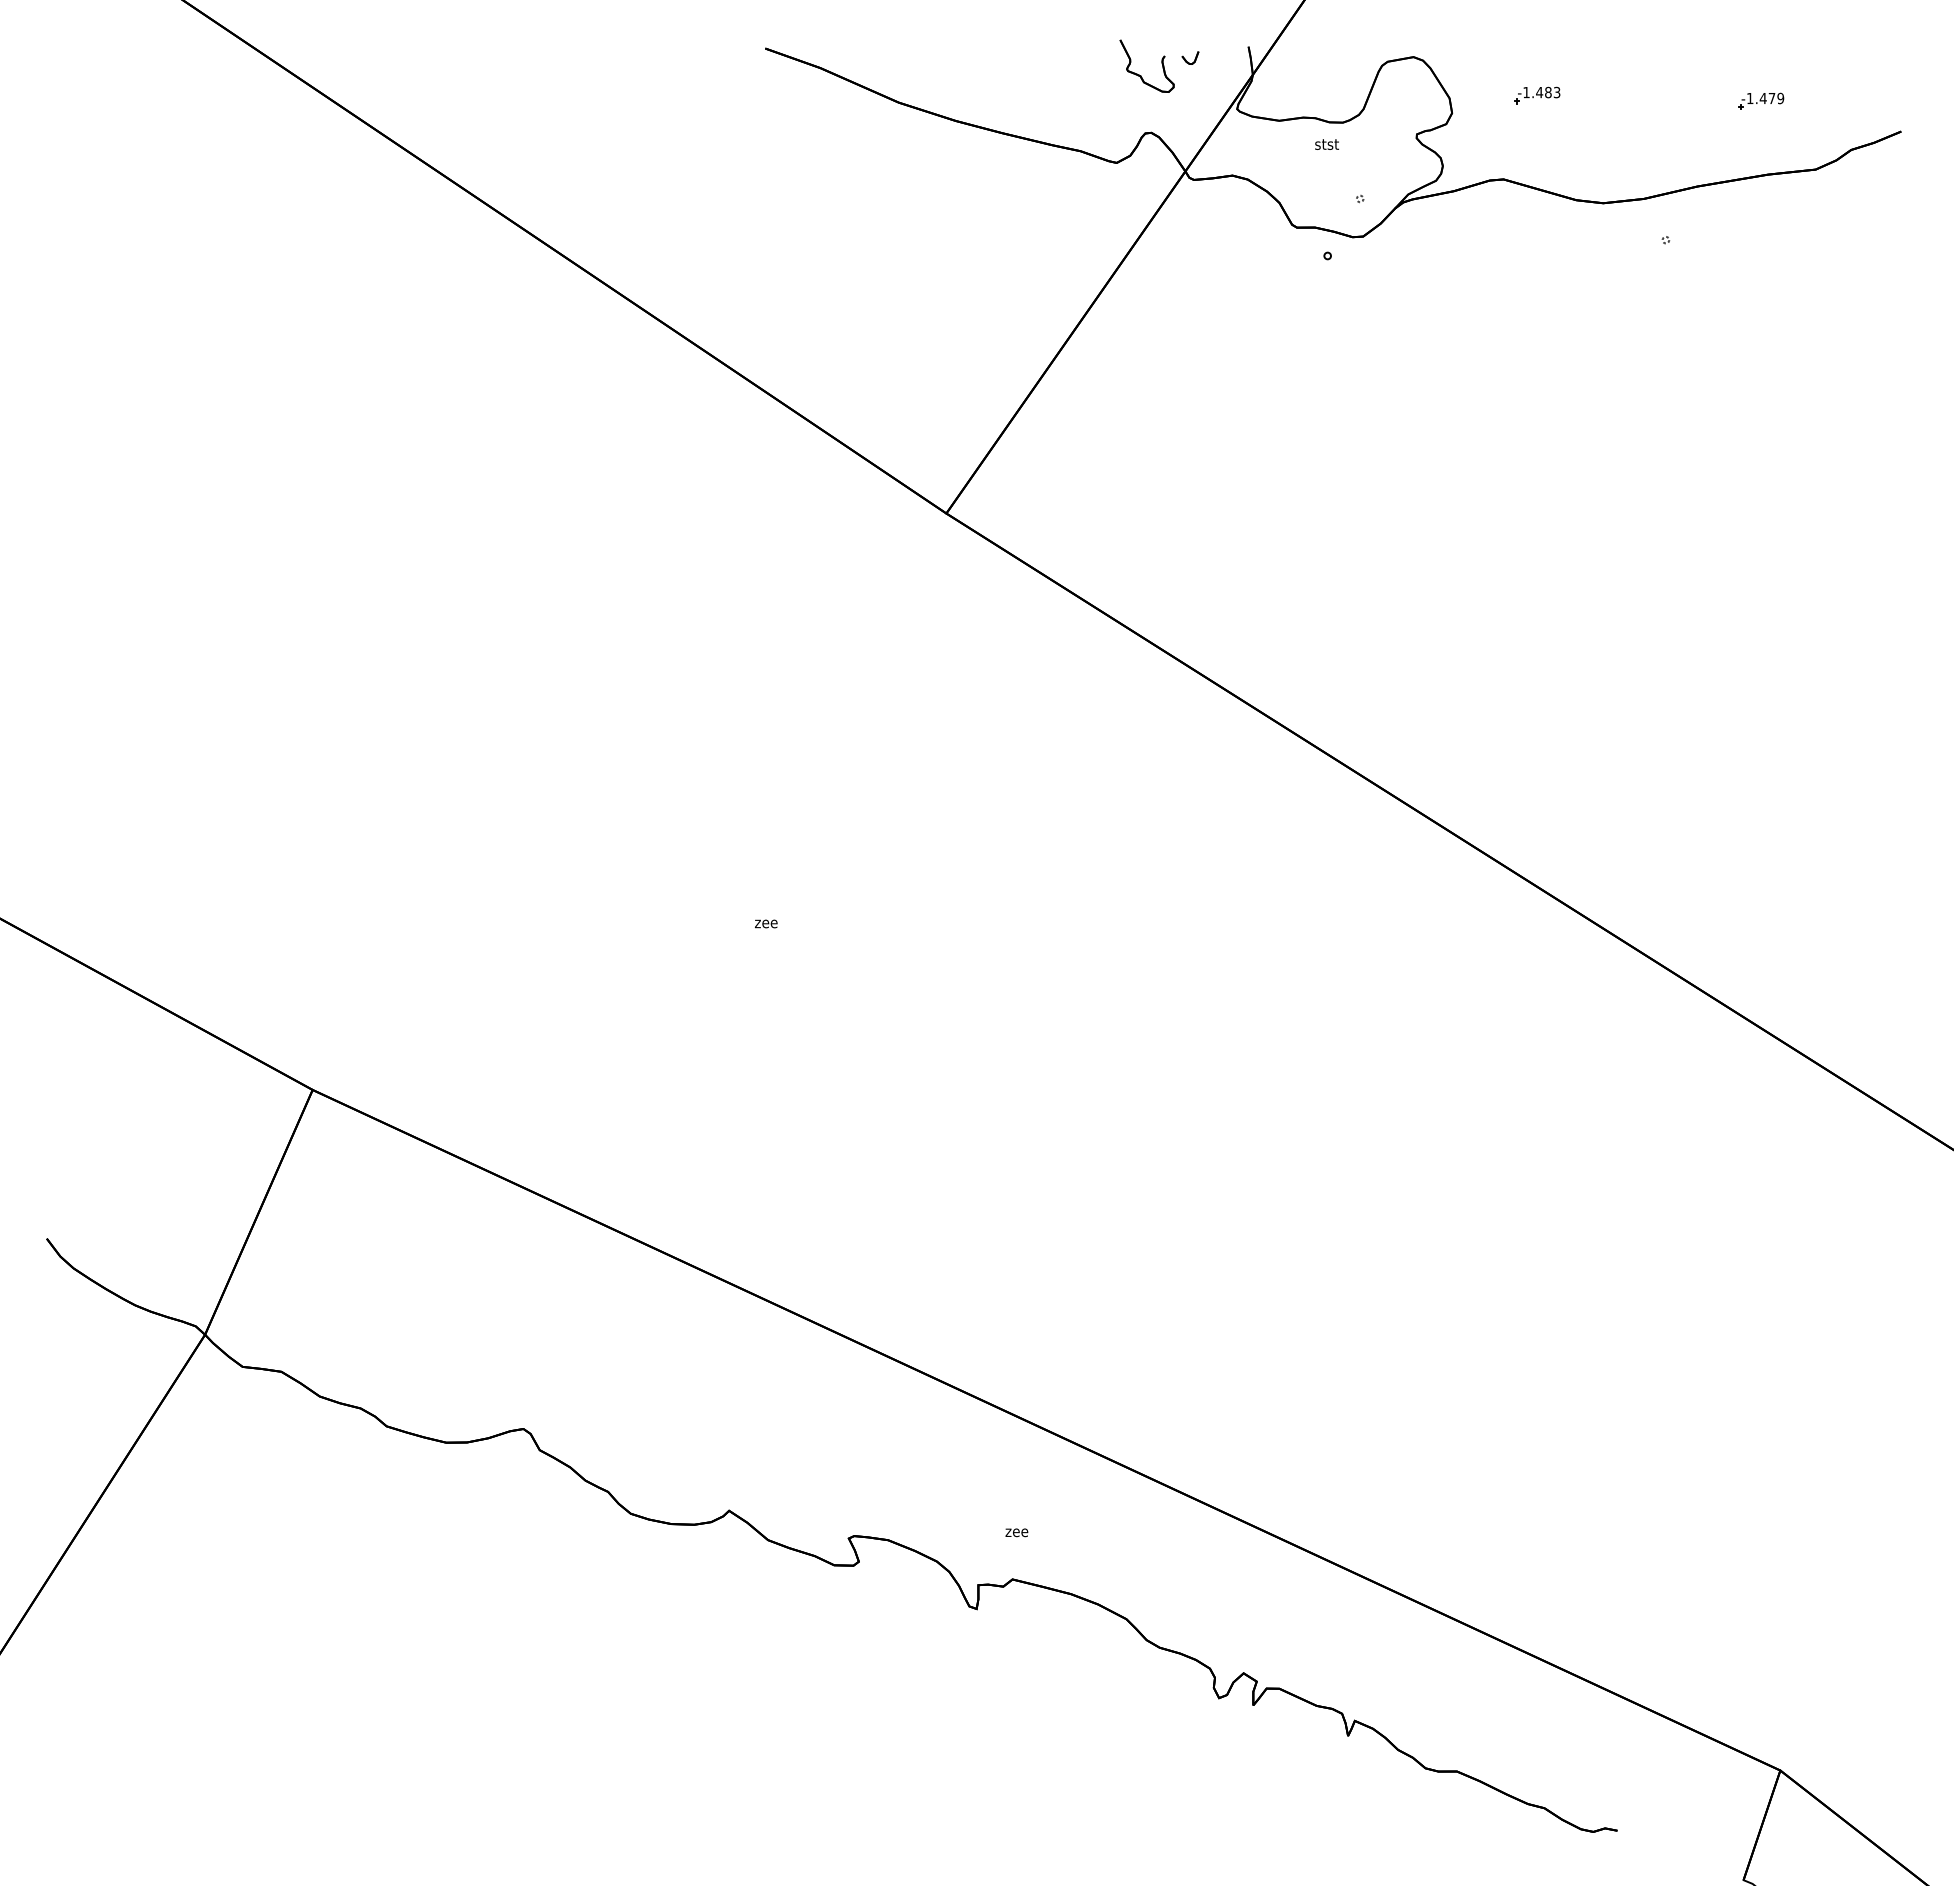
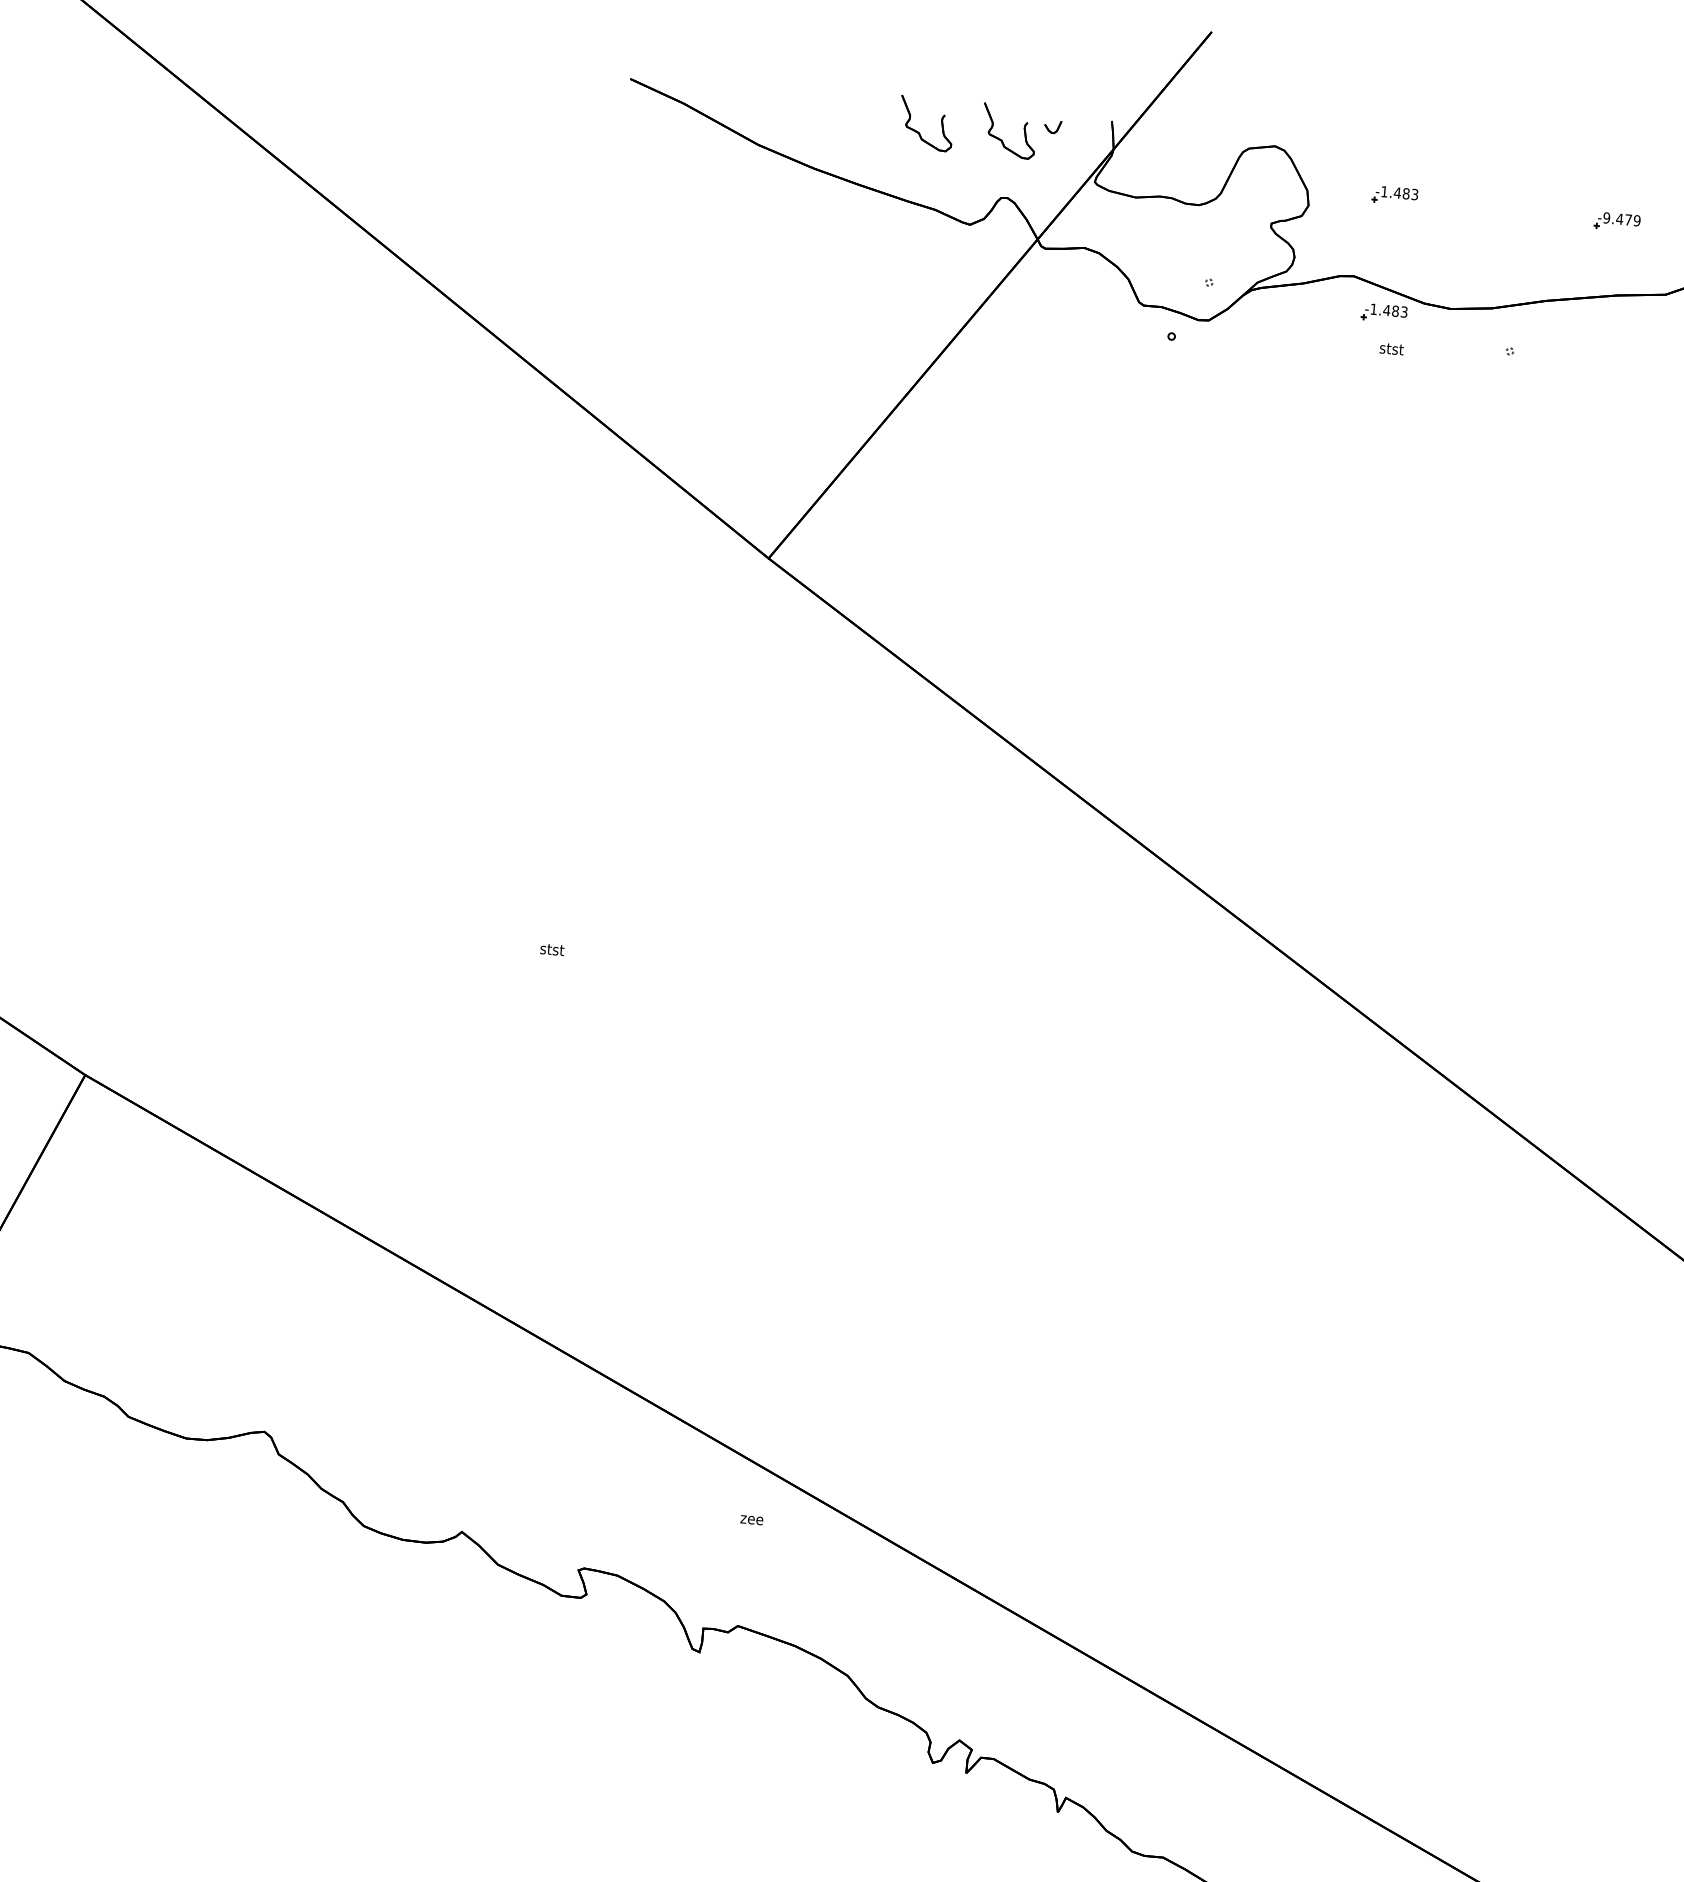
part: (1058, 75) -> (919, 132), added
text: (1749, 98) -> (1606, 217), -1.479 -> -9.479
text: (1326, 144) -> (1391, 349), moved
part: (1537, 213) -> (1384, 313), added
text: (766, 922) -> (552, 949), zee -> stst
text: (1016, 1532) -> (751, 1519), moved

